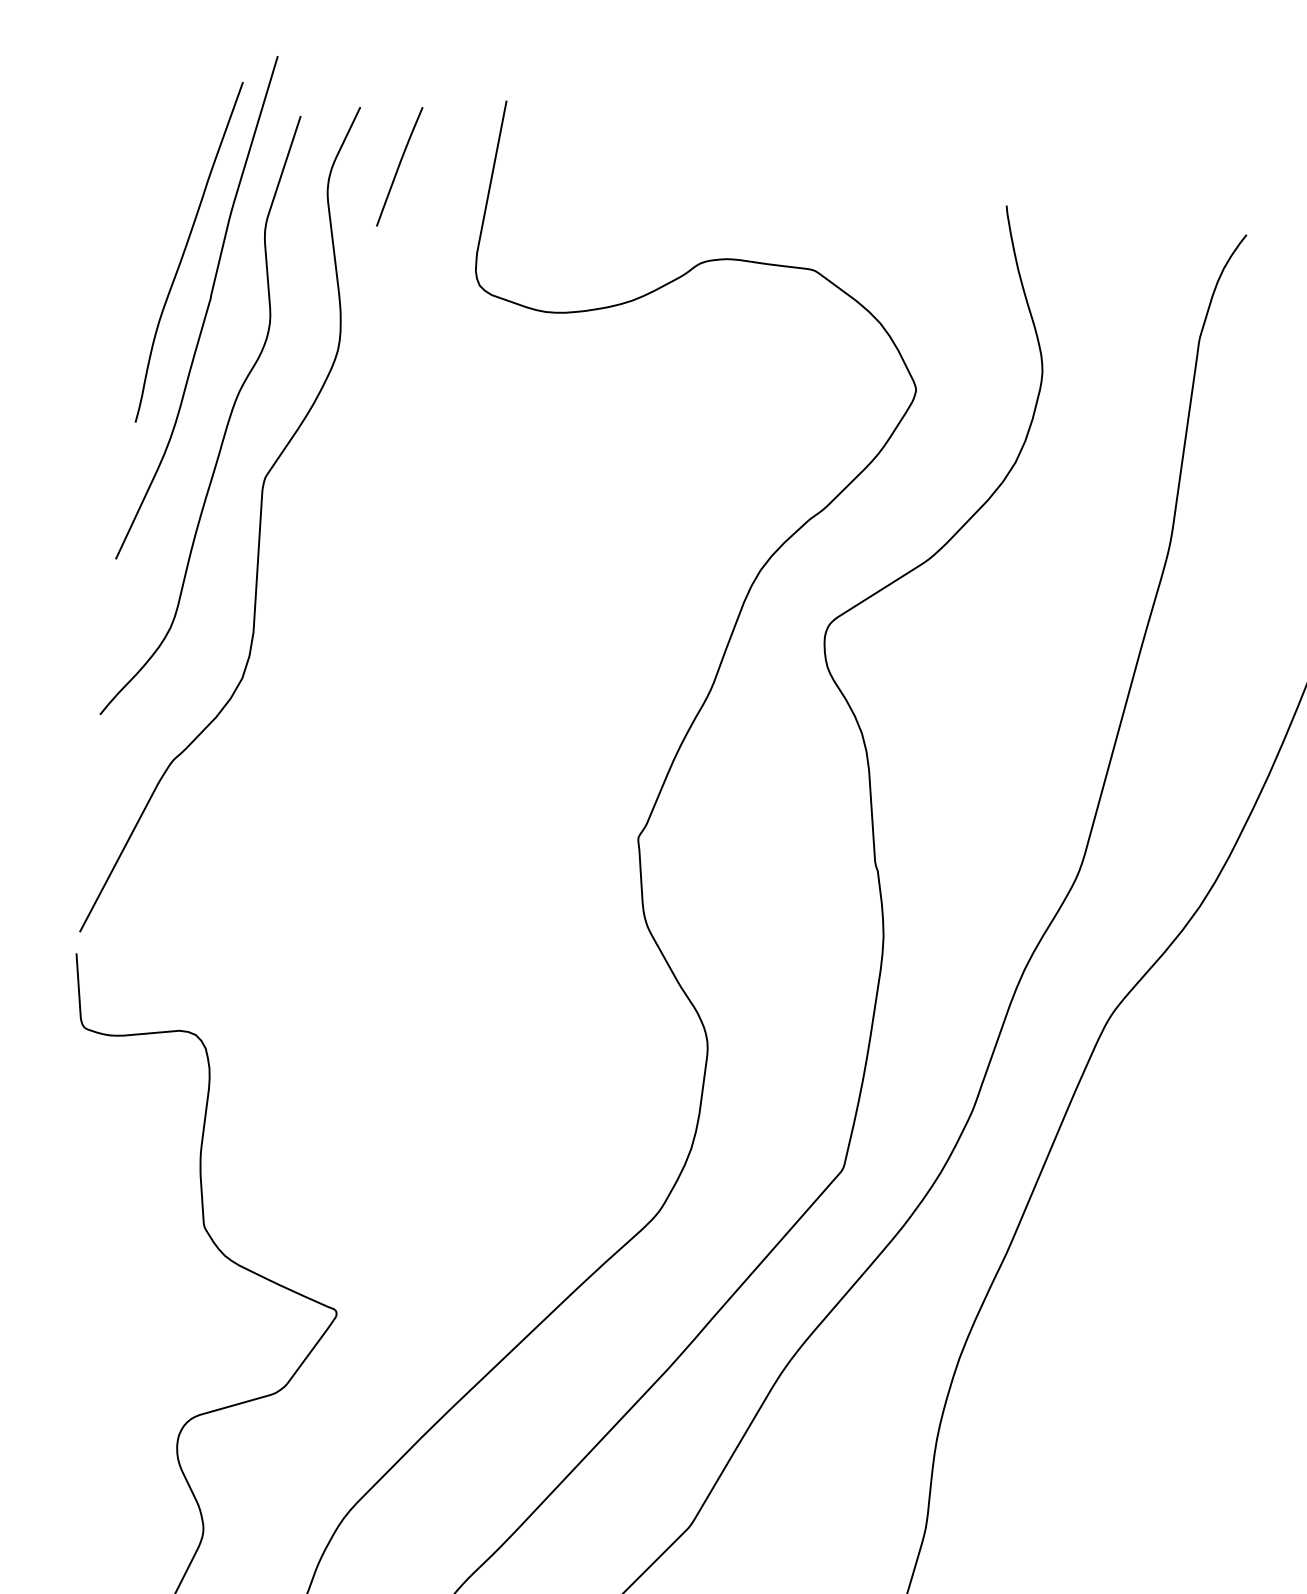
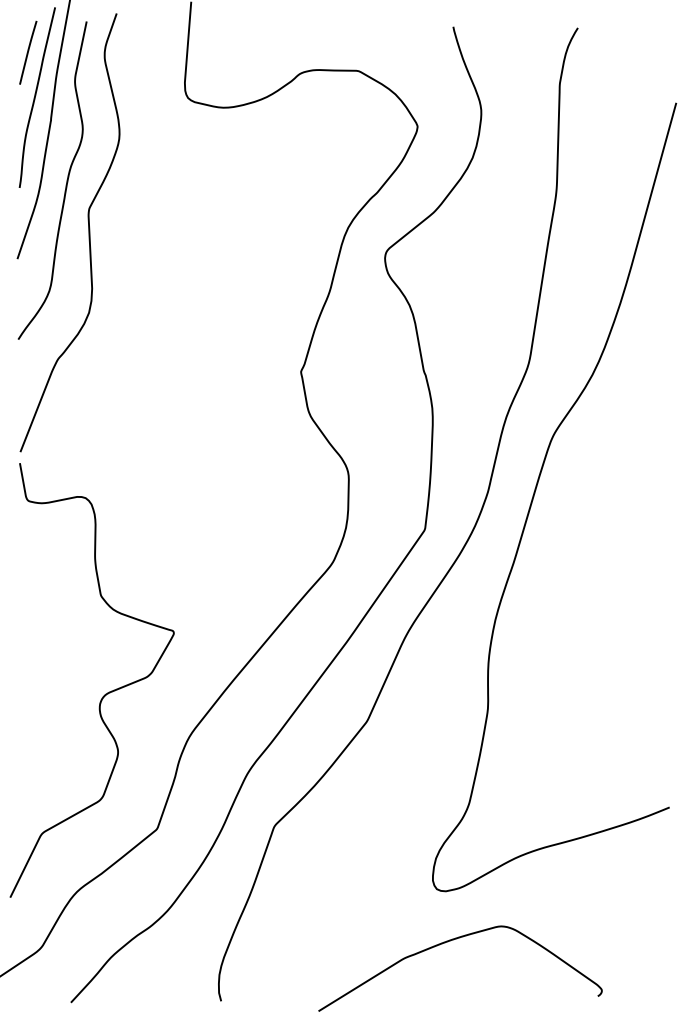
line: (400, 166) -> (28, 52), moved

